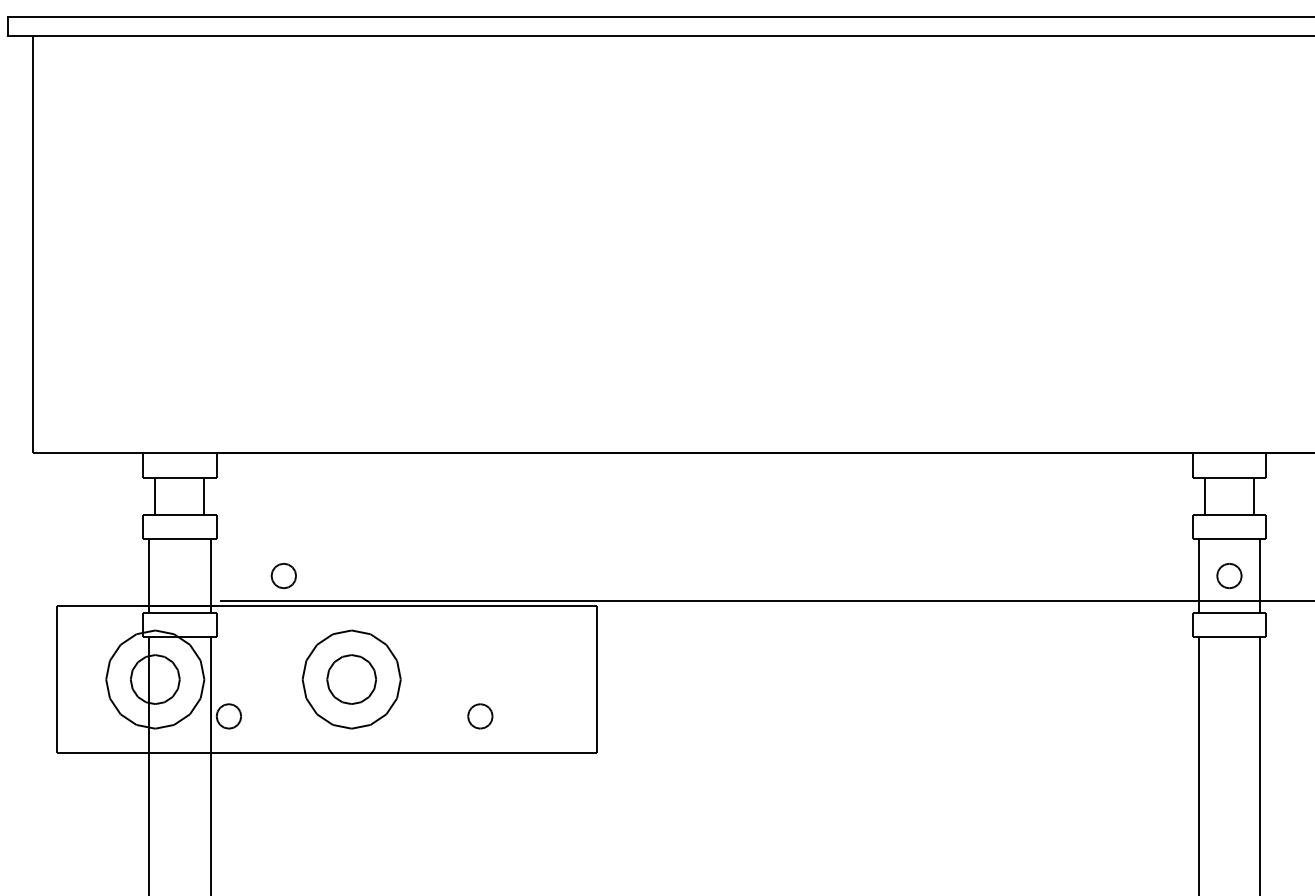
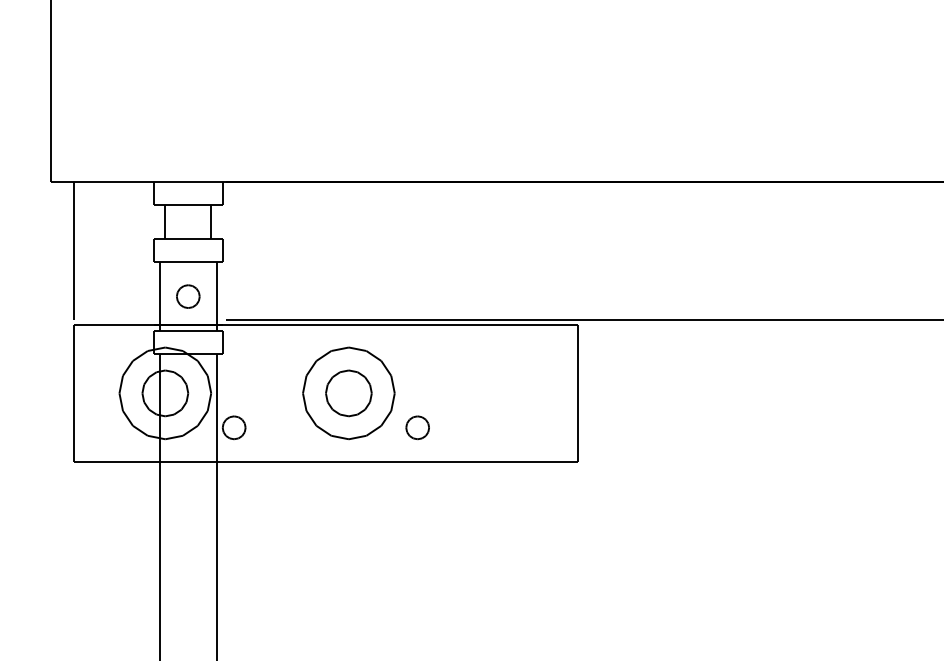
line: (57, 526) -> (73, 250), added
part: (283, 576) -> (187, 297), moved
part: (480, 716) -> (417, 427), moved

